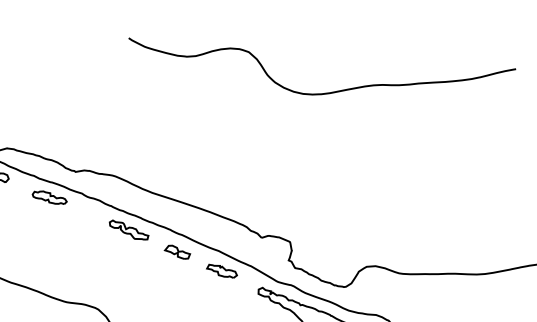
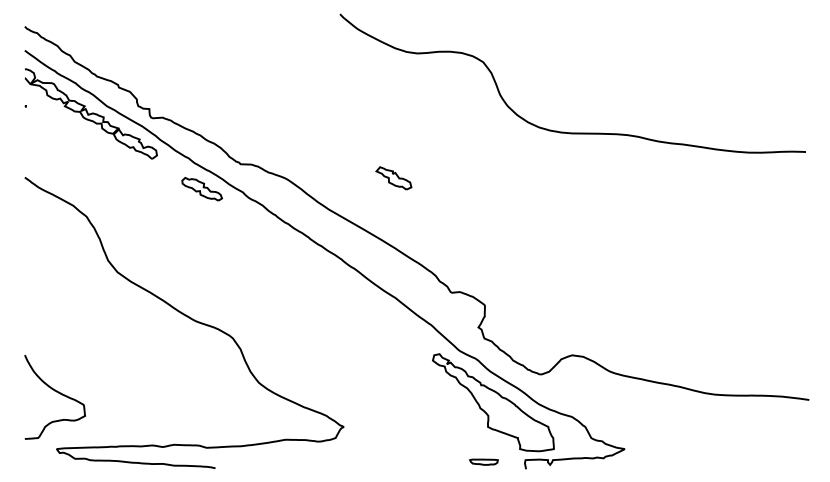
part: (129, 230) -> (291, 249), removed
part: (177, 252) -> (344, 288), removed
part: (221, 271) -> (393, 178), moved

